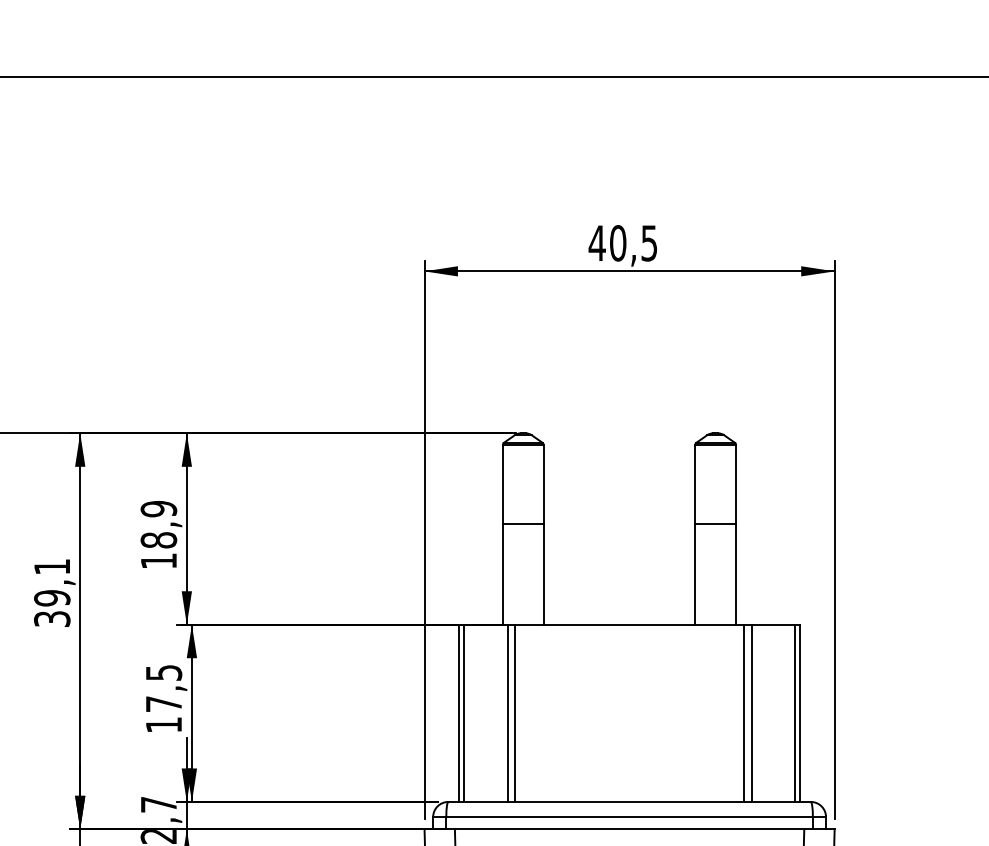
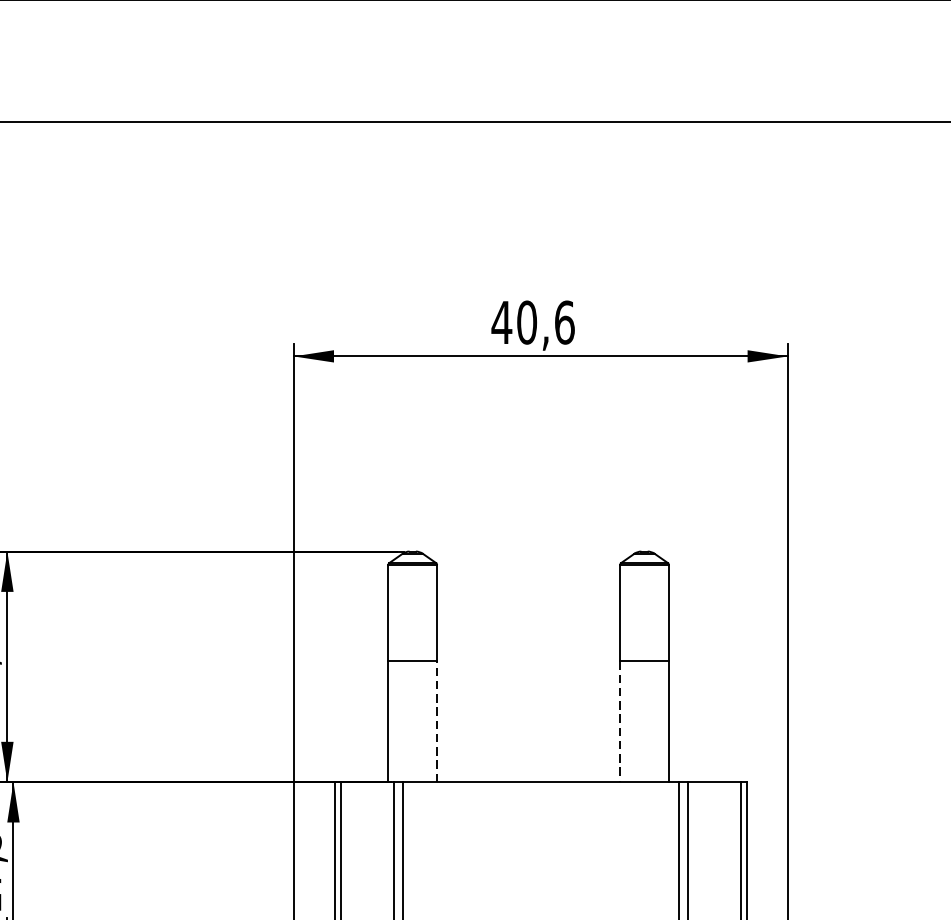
text: (649, 243) -> (564, 322), 40,5 -> 40,6
line: (543, 574) -> (437, 721), solid -> dashed
line: (695, 575) -> (620, 722), solid -> dashed

